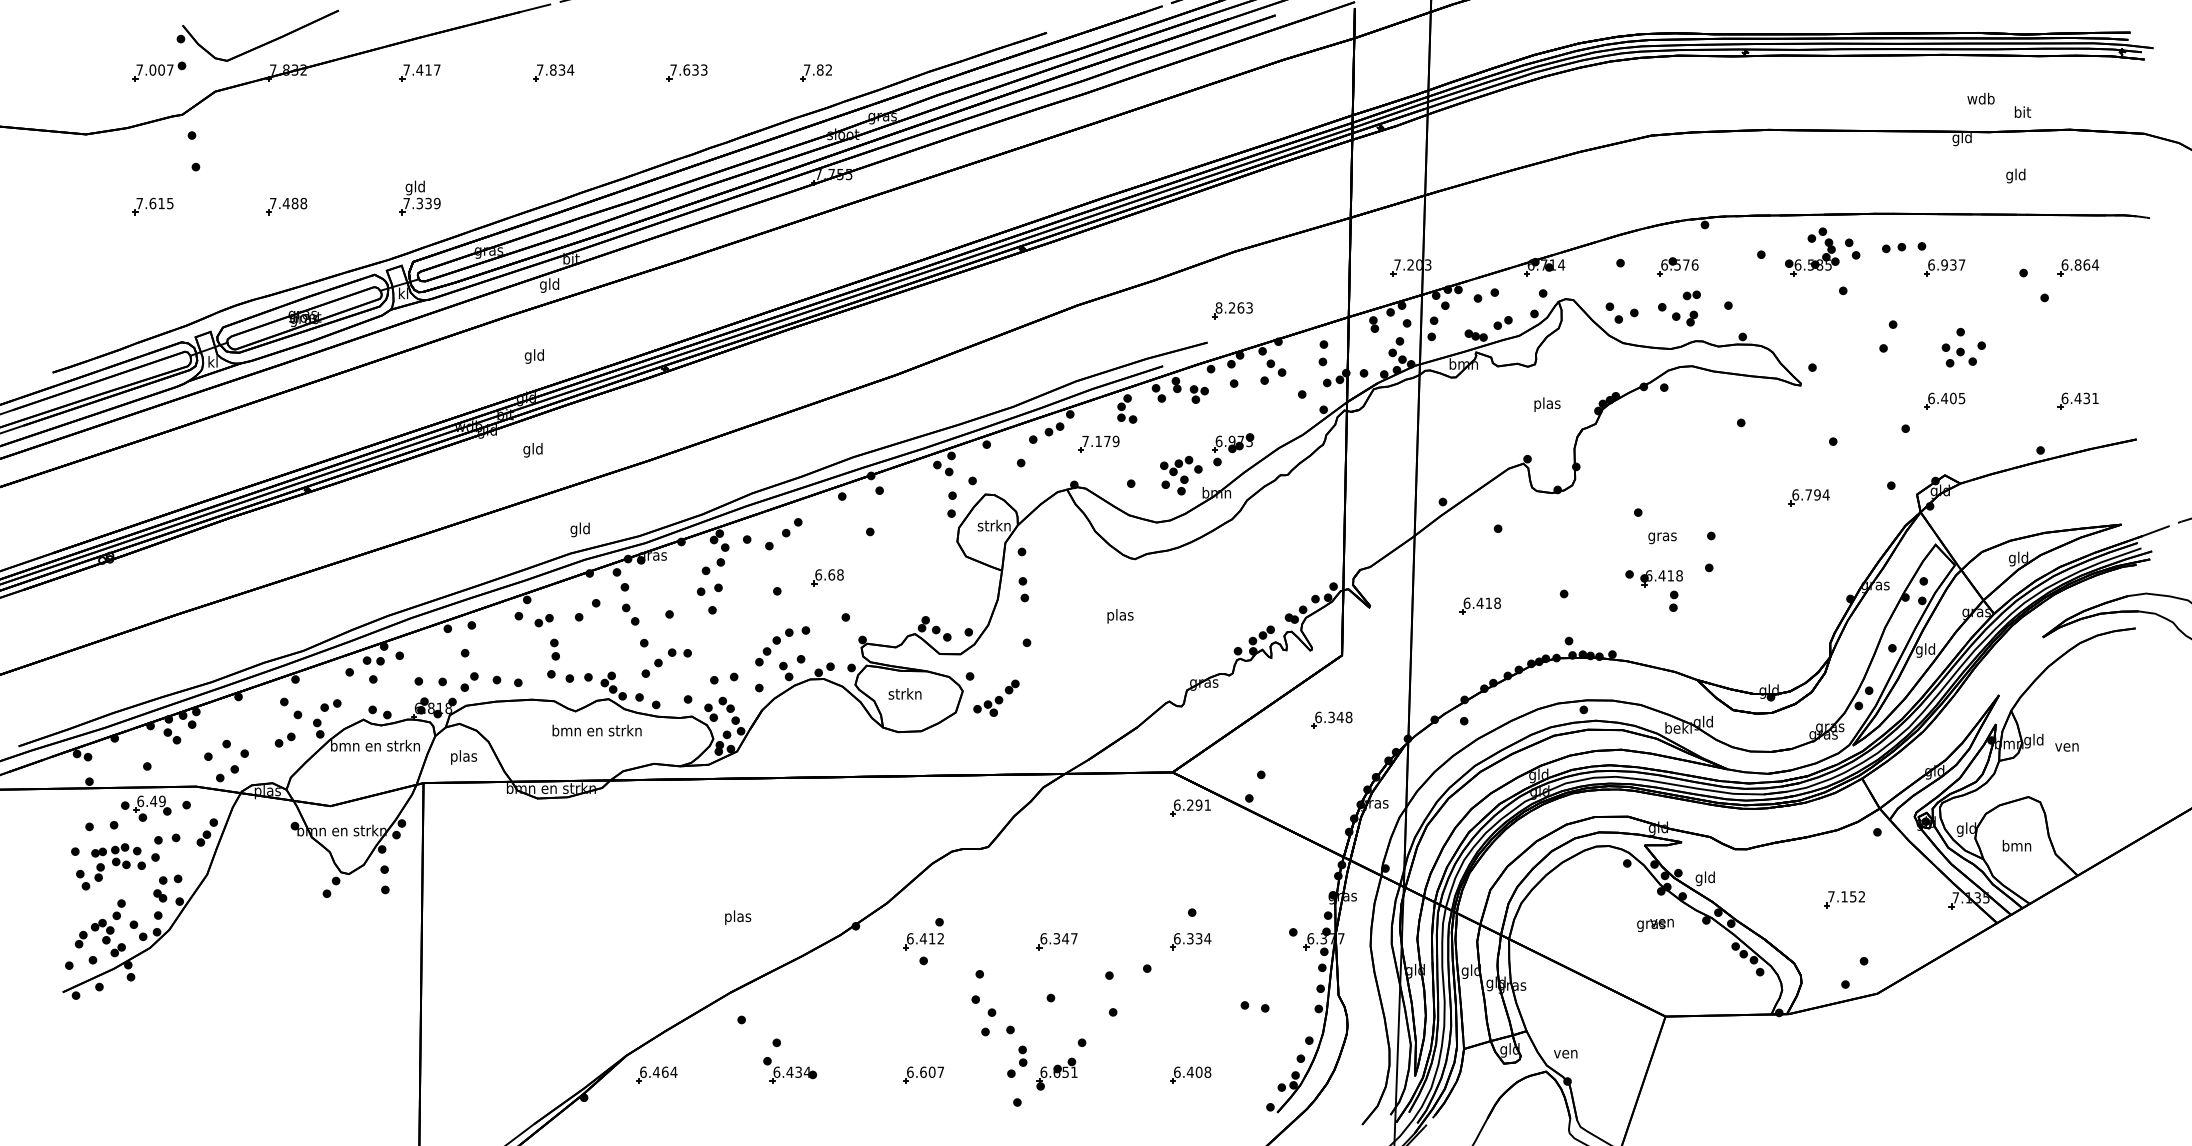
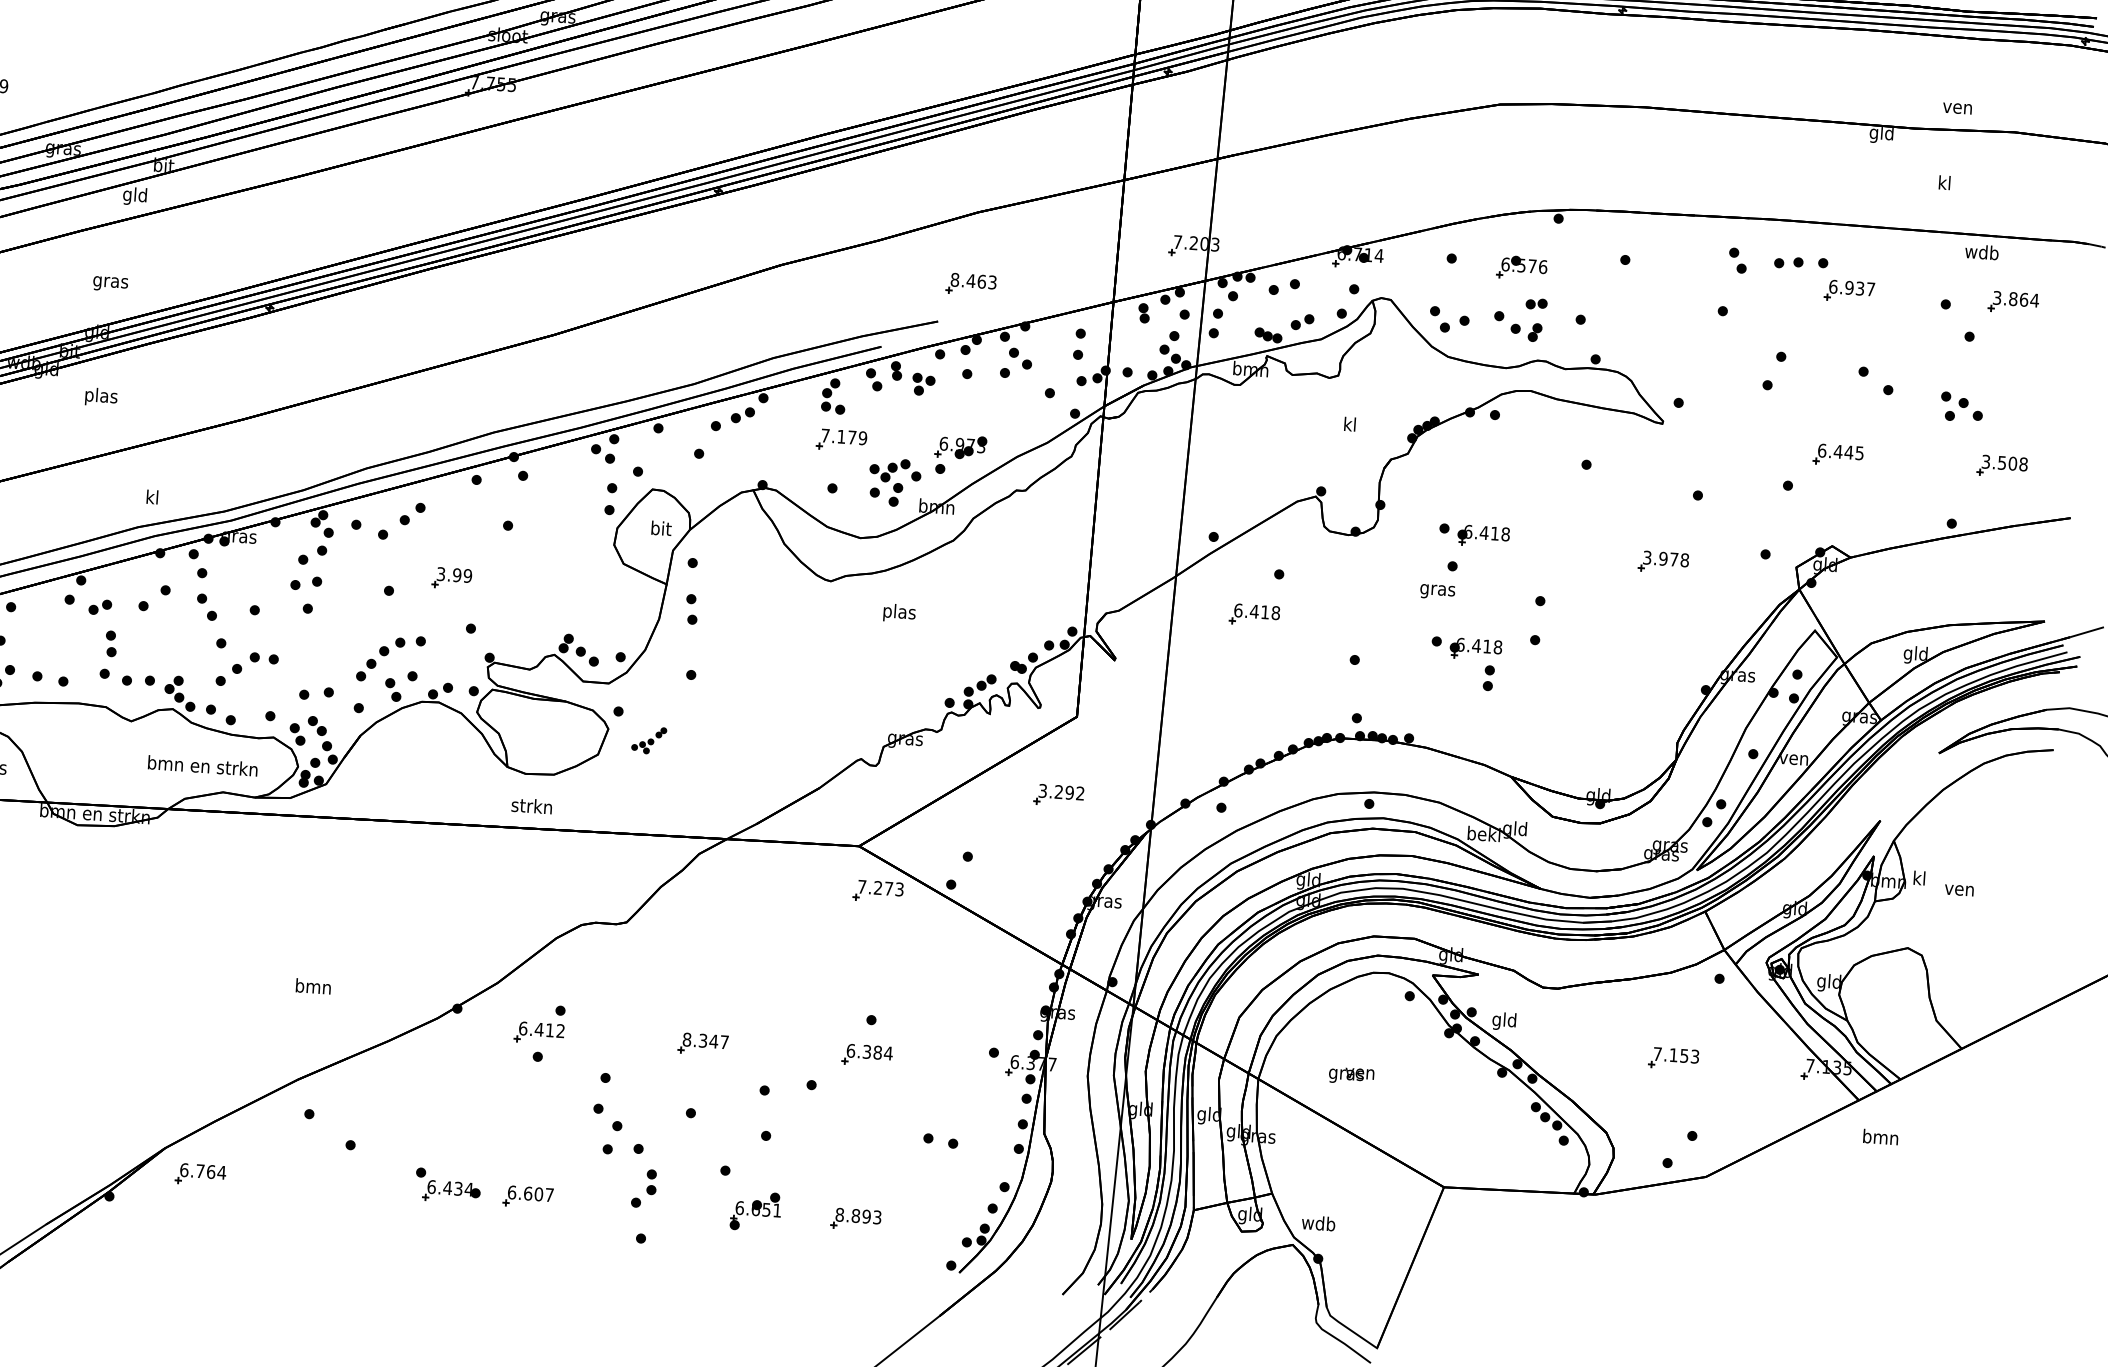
text: (1980, 98) -> (1981, 251), moved
text: (2021, 111) -> (1956, 105), bit -> ven
text: (2015, 175) -> (1943, 183), gld -> kl
part: (1812, 259) -> (1687, 270), removed
text: (2064, 264) -> (1996, 297), 6.864 -> 3.864
text: (1231, 307) -> (970, 280), 8.263 -> 8.463
part: (1958, 355) -> (1960, 407), moved
text: (534, 356) -> (110, 282), gld -> gras
text: (1952, 398) -> (1847, 452), 6.405 -> 6.445
text: (2079, 398) -> (2003, 463), 6.431 -> 3.508
text: (1547, 404) -> (1350, 425), plas -> kl
part: (1098, 443) -> (841, 439), moved
text: (533, 449) -> (101, 396), gld -> plas
part: (1653, 486) -> (1473, 535), added
text: (1810, 494) -> (1665, 558), 6.794 -> 3.978
text: (993, 525) -> (659, 528), strkn -> bit
text: (579, 529) -> (151, 498), gld -> kl
text: (1662, 538) -> (1437, 592), moved
text: (829, 574) -> (454, 574), 6.68 -> 3.99
part: (1479, 605) -> (1253, 614), moved
text: (1120, 616) -> (899, 613), moved
text: (1925, 650) -> (1793, 759), gld -> ven
text: (904, 693) -> (531, 805), moved
part: (996, 697) -> (649, 739), size x0.6
text: (1333, 717) -> (1061, 792), 6.348 -> 3.292
text: (596, 730) -> (202, 765), moved
text: (2033, 740) -> (1918, 879), gld -> kl
text: (1192, 804) -> (880, 887), 6.291 -> 7.273
text: (2016, 845) -> (1880, 1136), moved
text: (1861, 896) -> (1694, 1056), 7.152 -> 7.153
text: (737, 917) -> (312, 987), plas -> bmn
text: (1655, 925) -> (1351, 1076), moved
text: (1043, 938) -> (686, 1039), 6.347 -> 8.347
text: (1198, 938) -> (877, 1052), 6.334 -> 6.384
text: (1565, 1052) -> (1318, 1223), ven -> wdb
part: (789, 1070) -> (447, 1185), moved
text: (656, 1071) -> (200, 1170), 6.464 -> 6.764
text: (1192, 1072) -> (858, 1216), 6.408 -> 8.893
part: (1056, 1073) -> (755, 1210), moved

